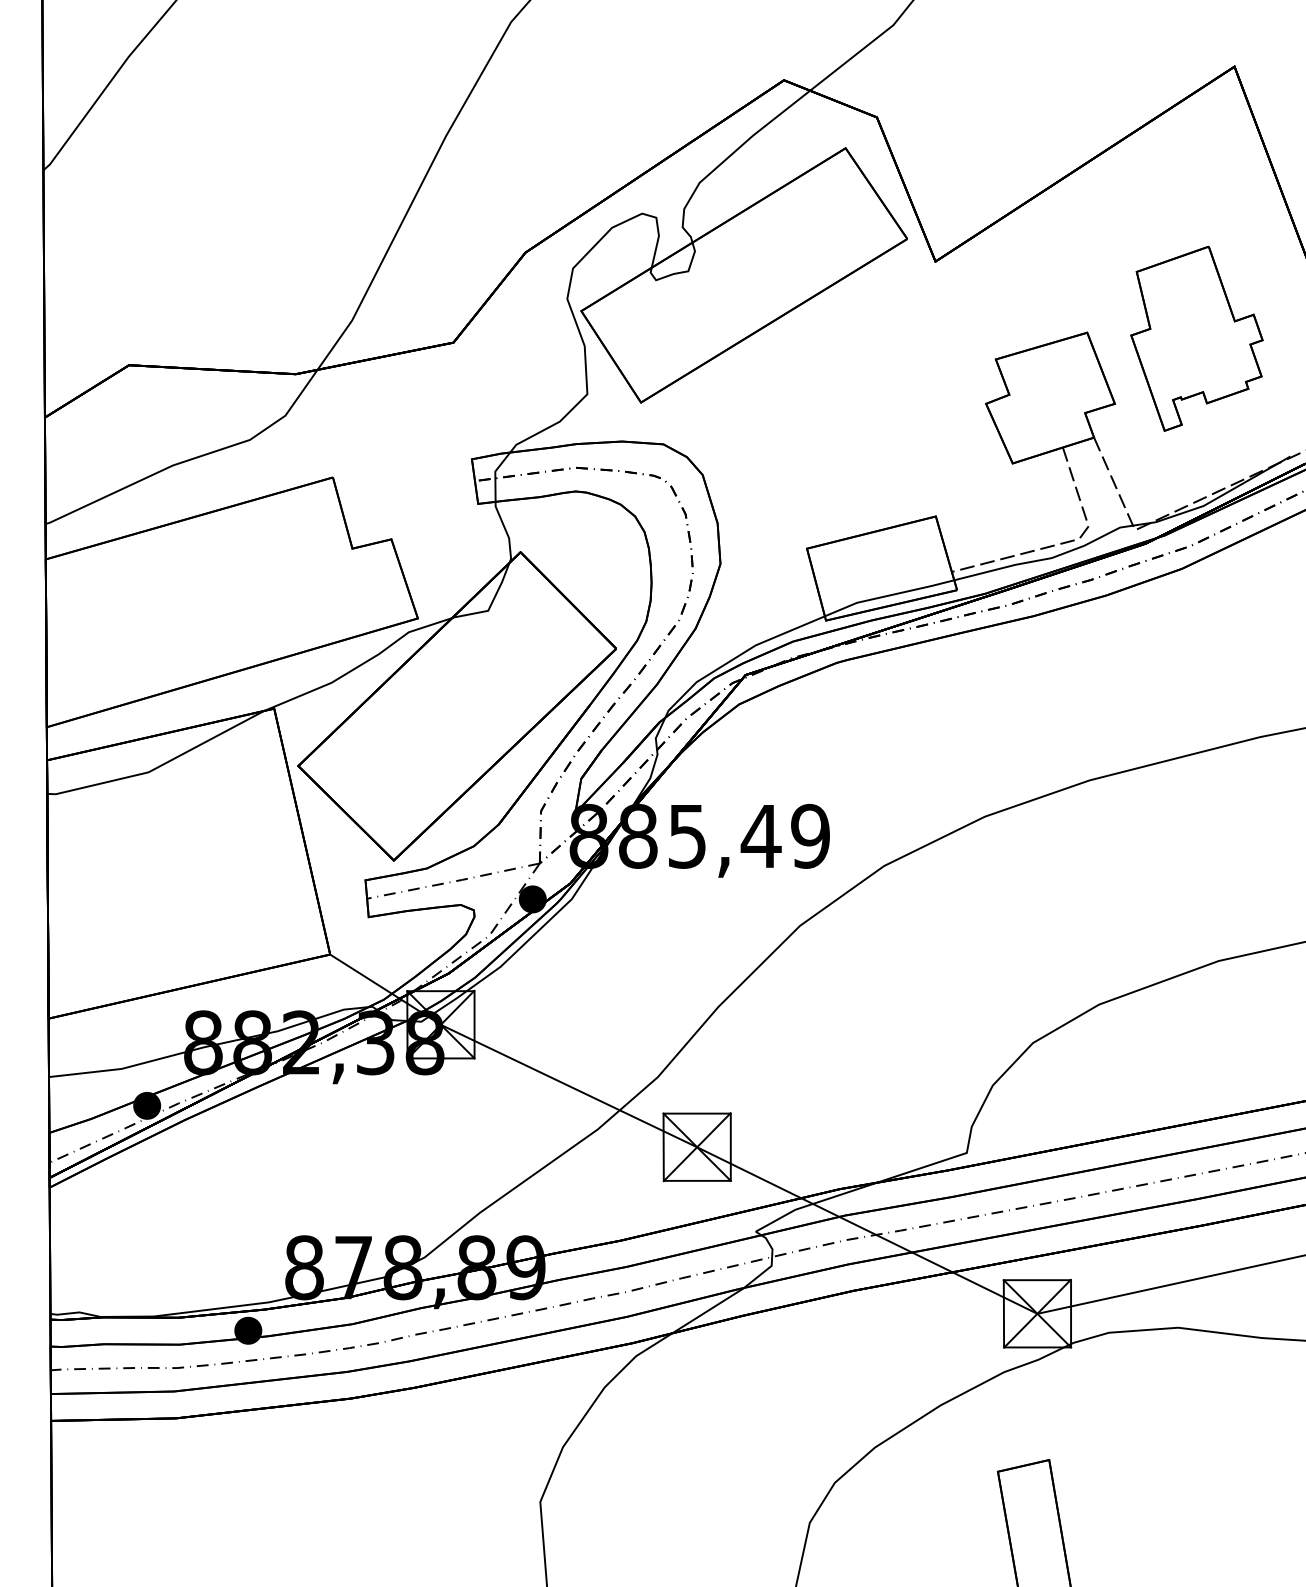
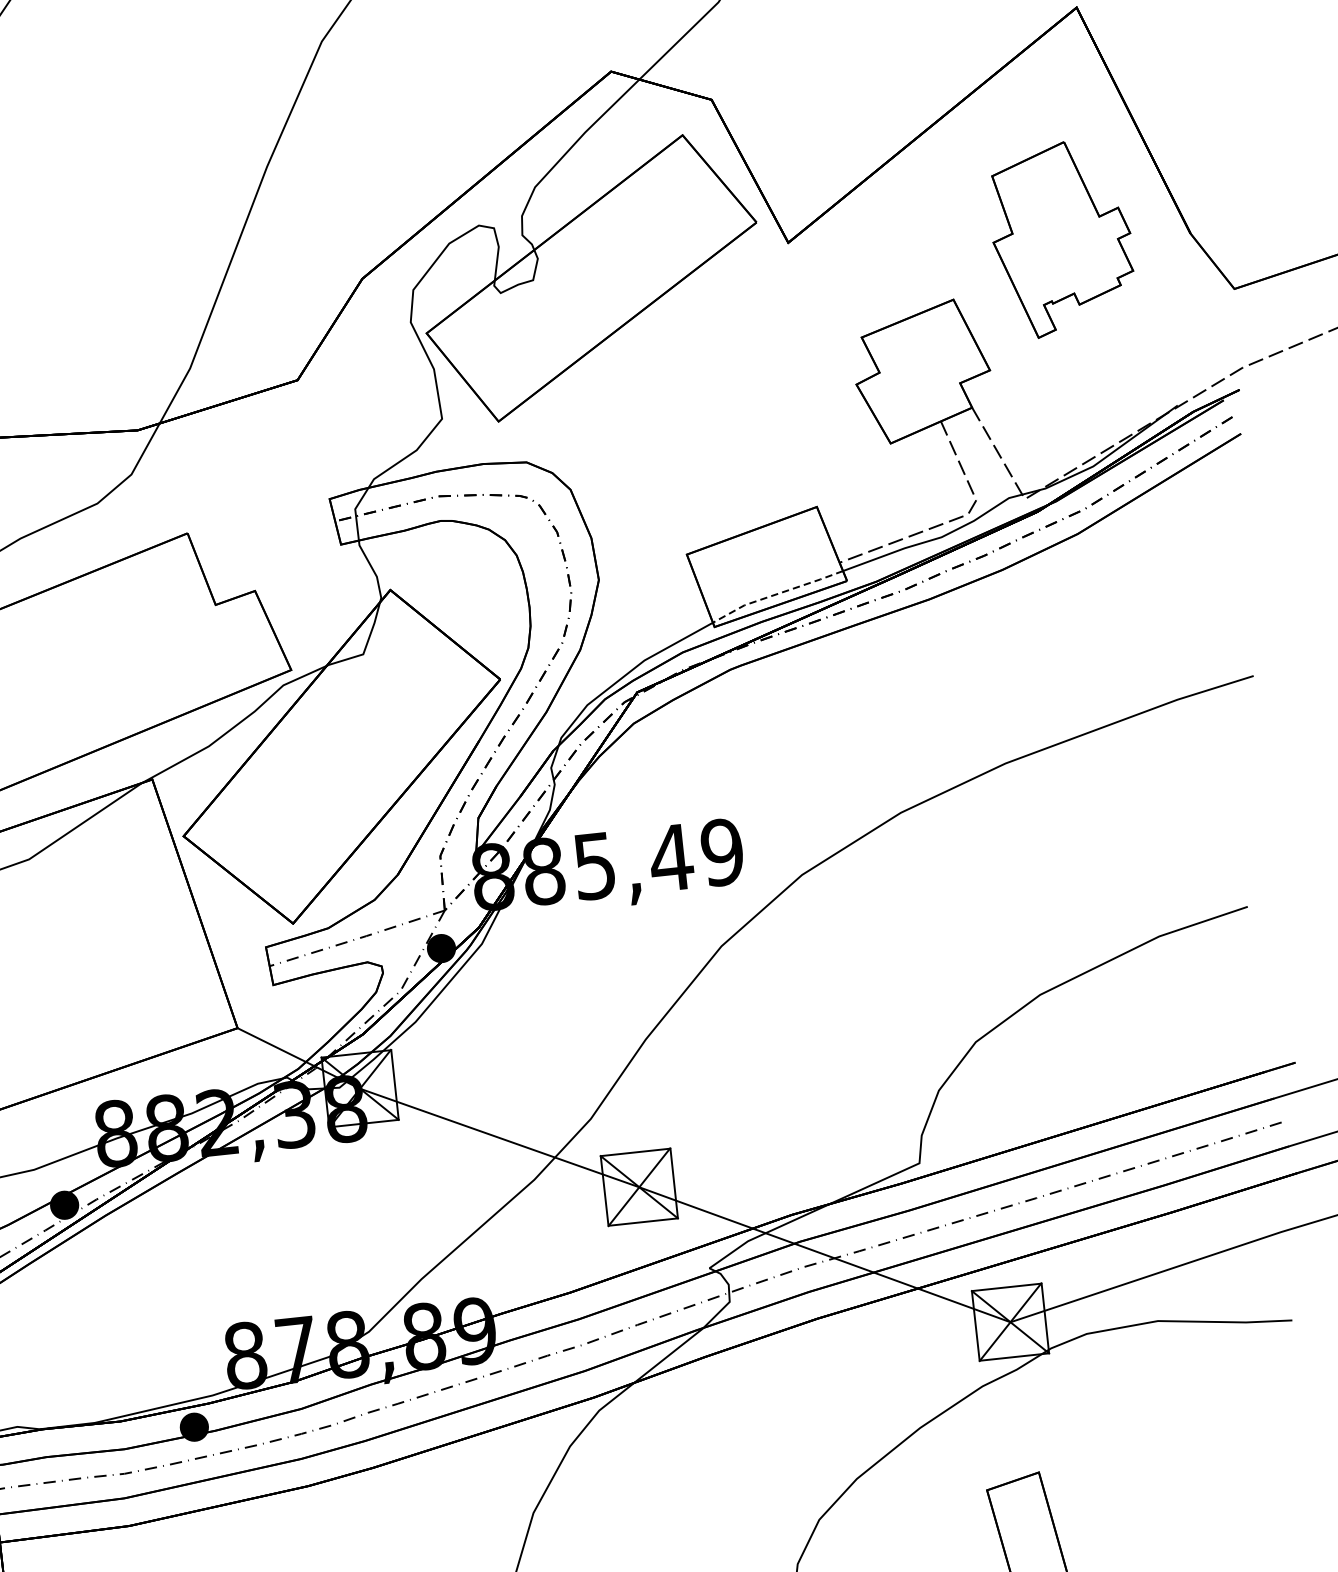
part: (1196, 338) -> (1061, 238), moved
line: (889, 595) -> (777, 594), solid -> dashed

